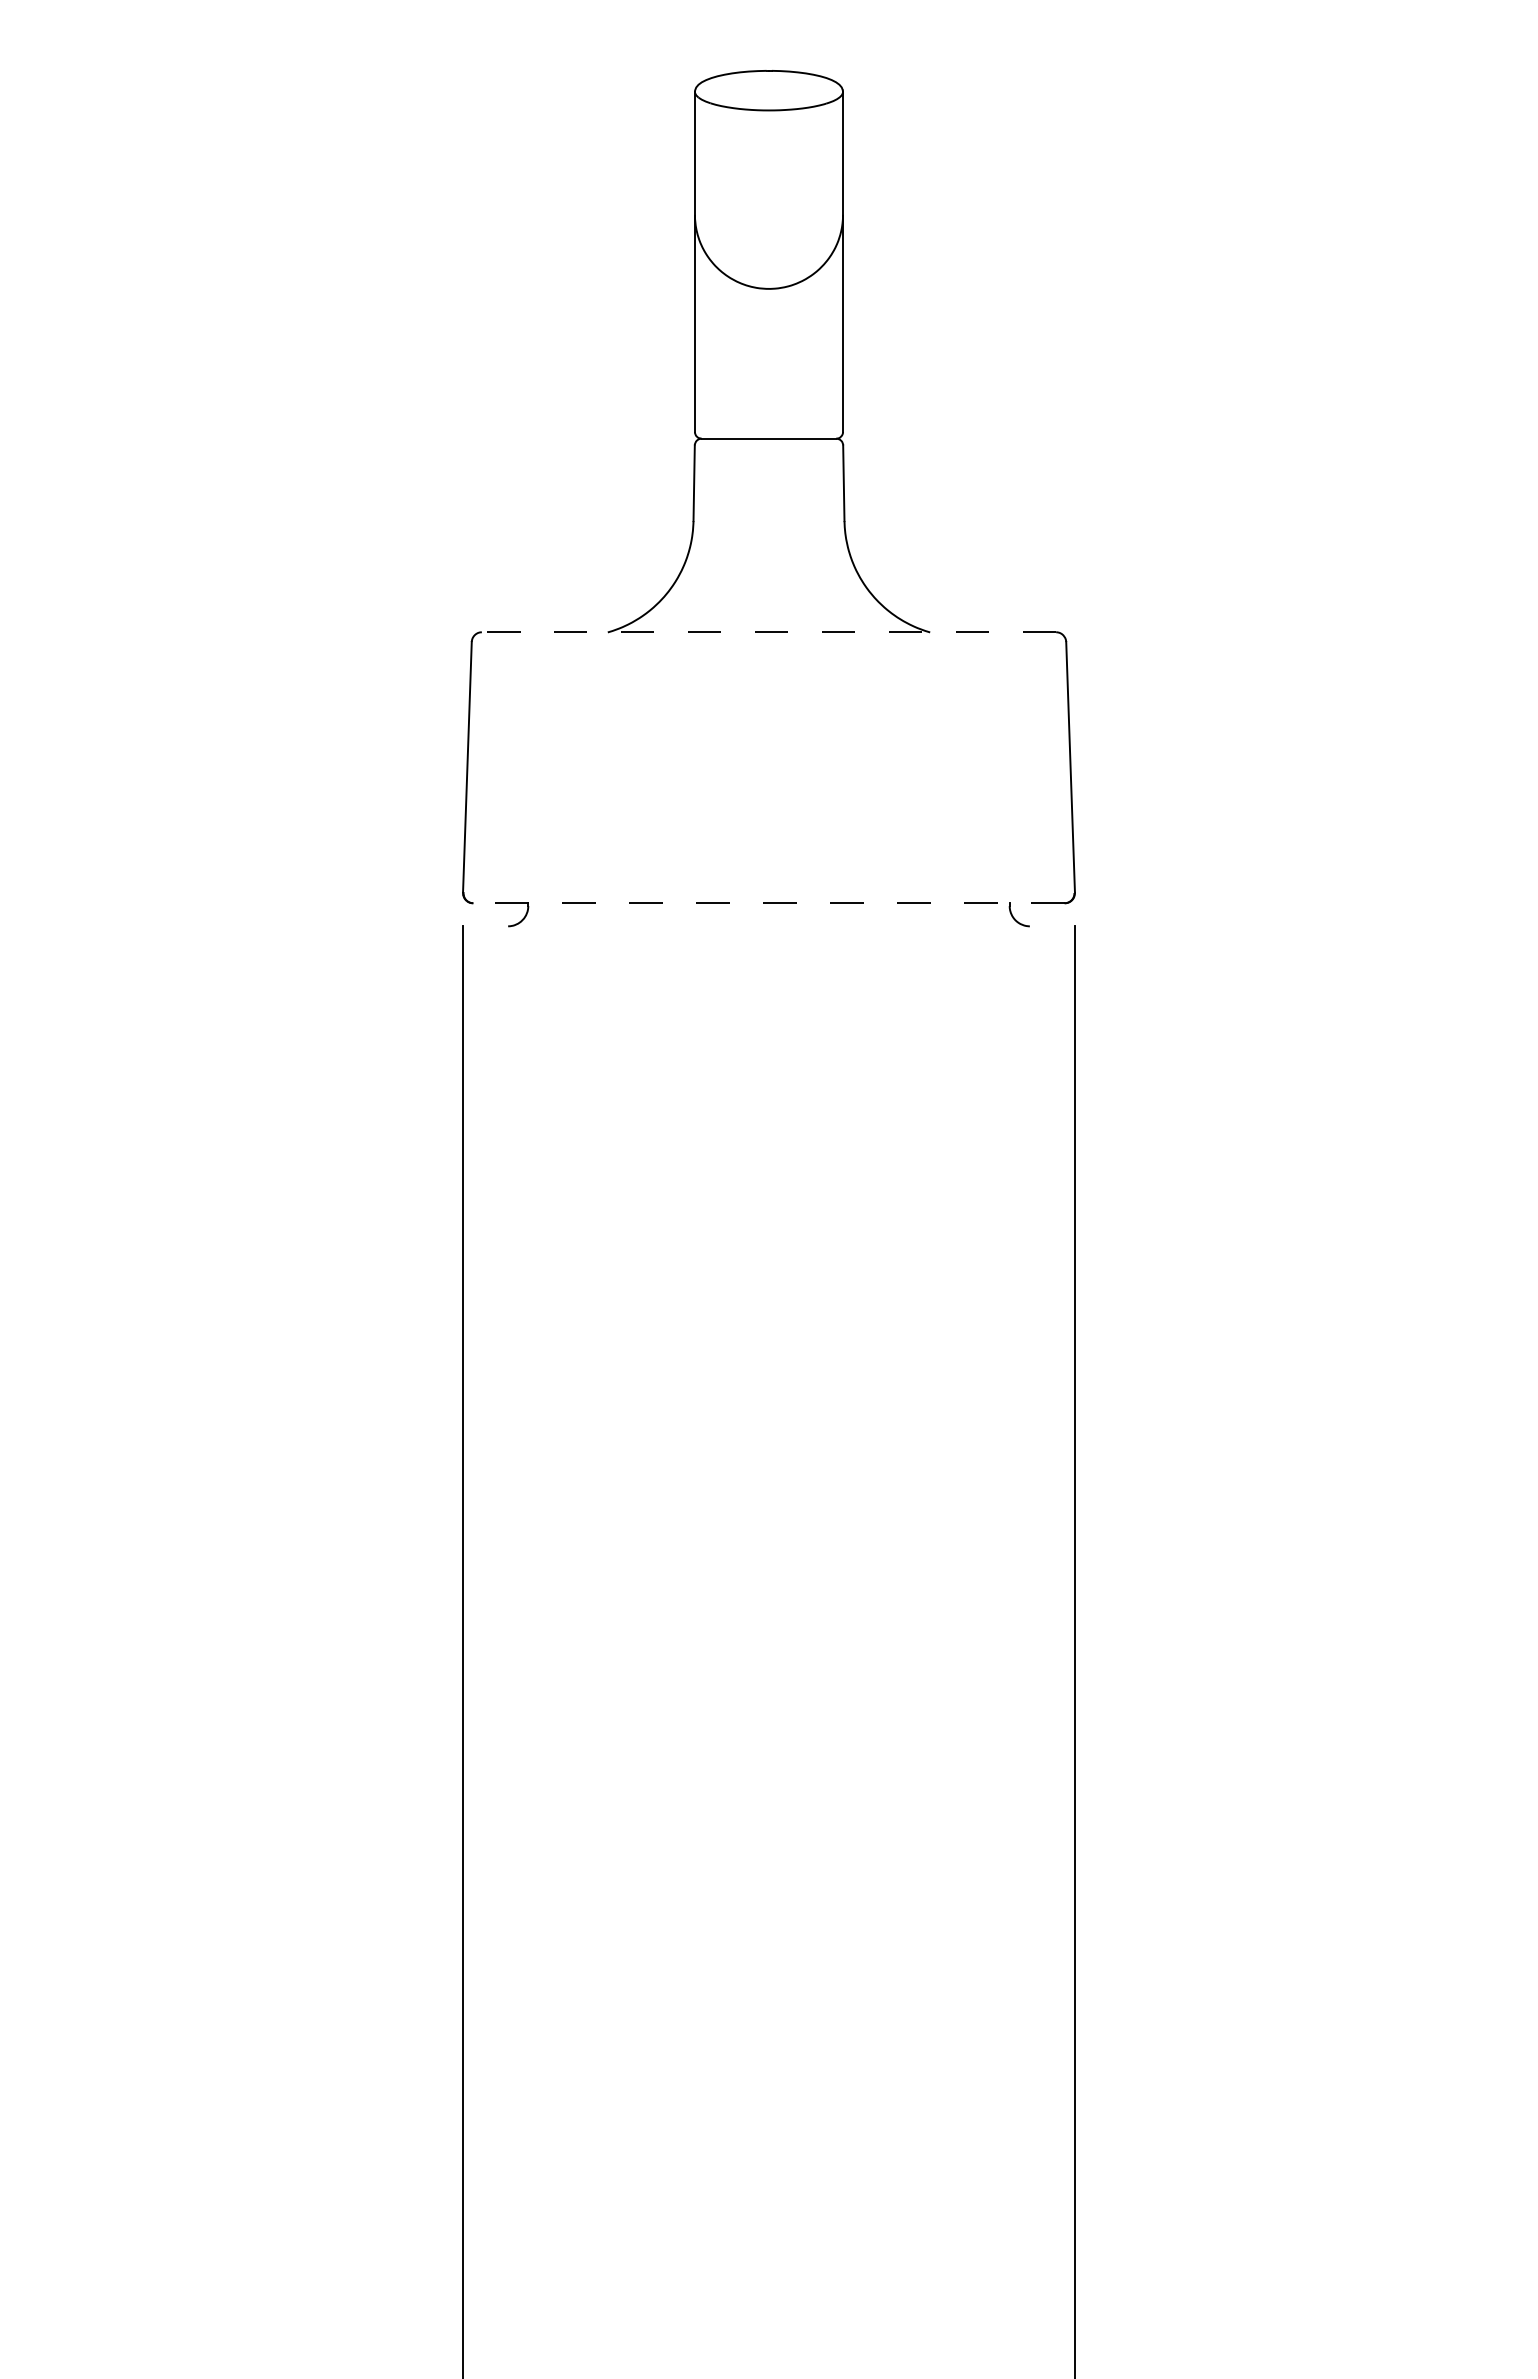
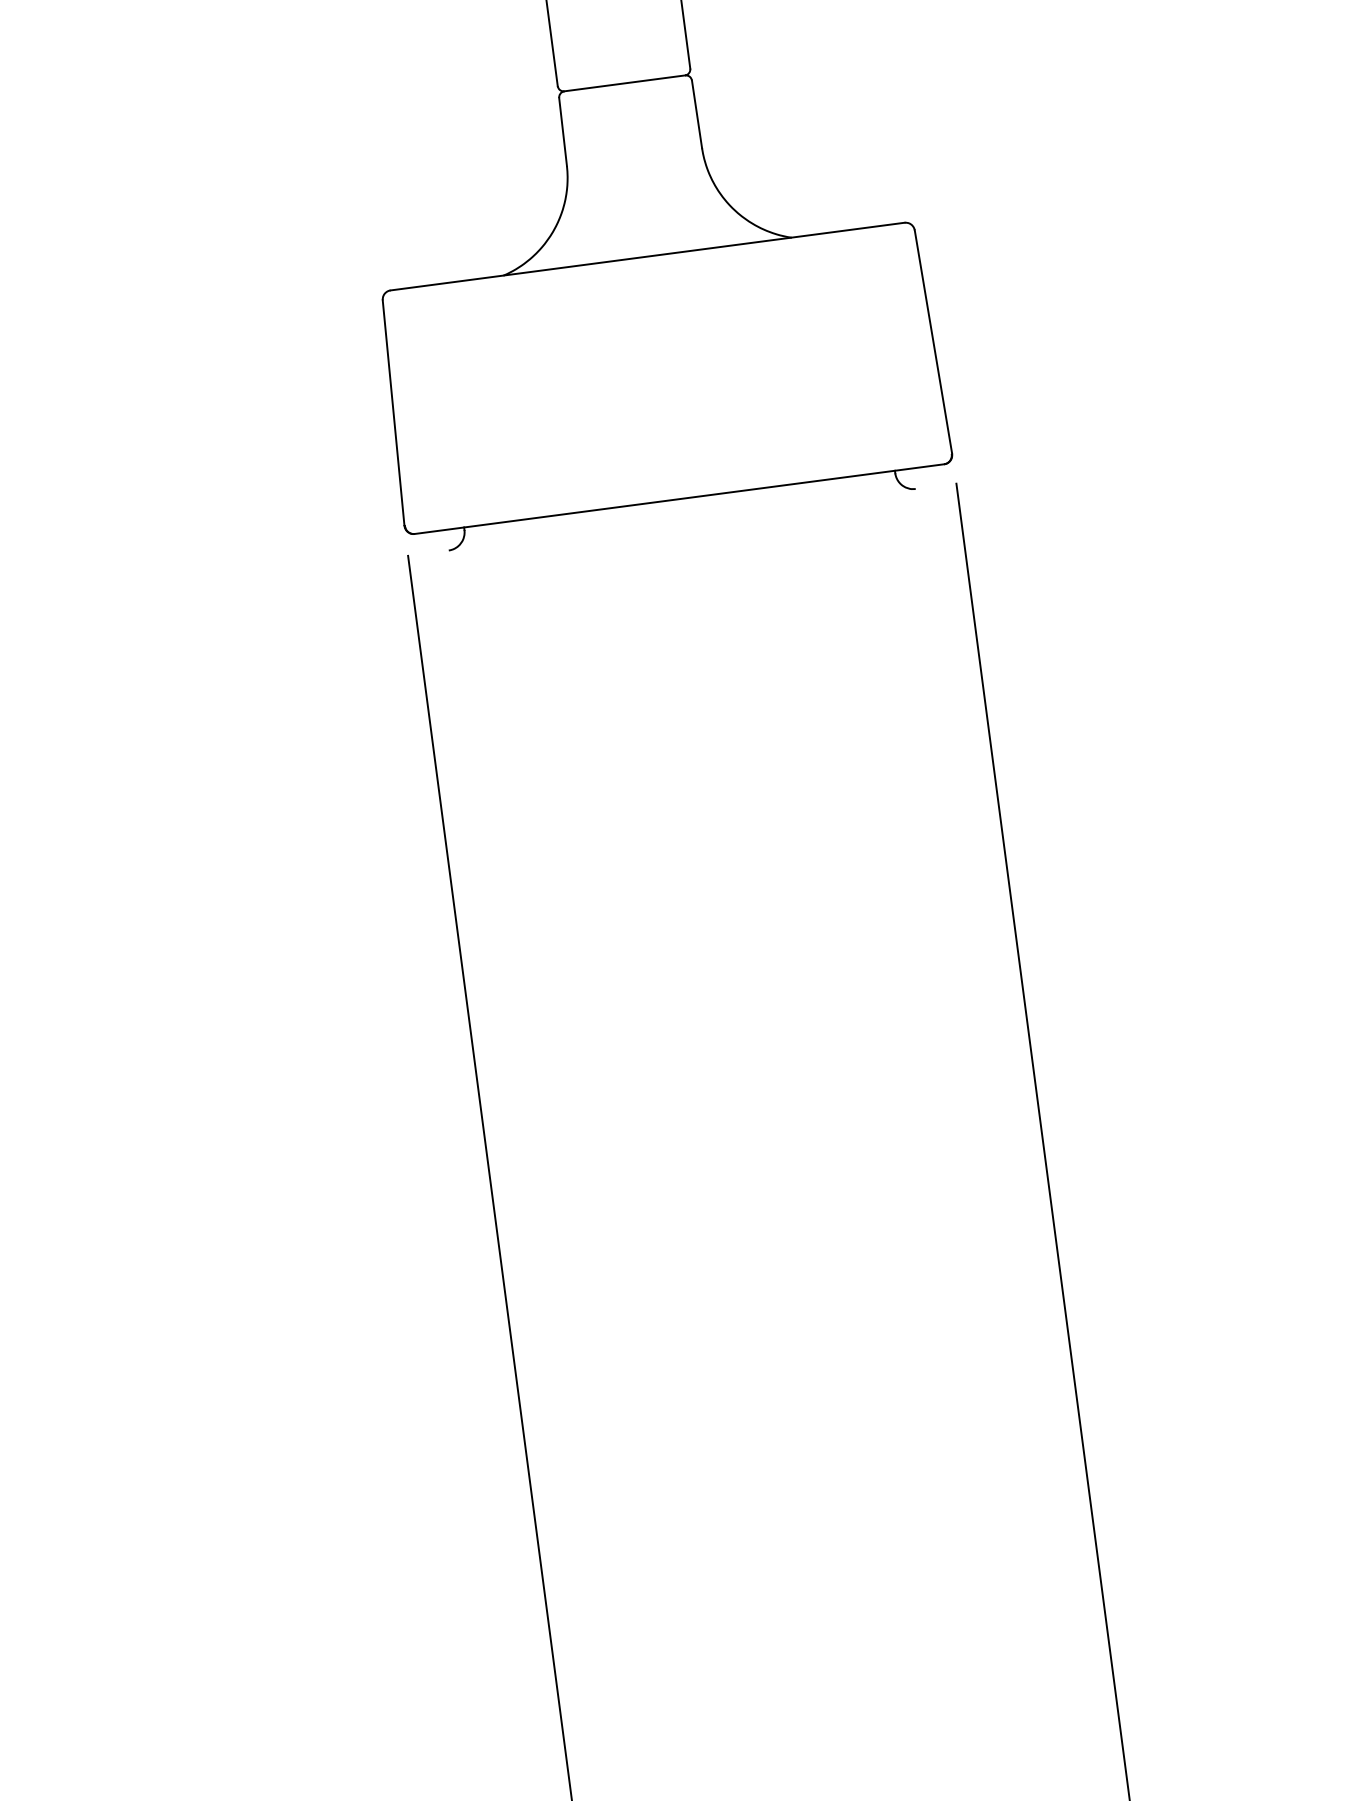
line: (768, 632) -> (647, 256), dashed -> solid
line: (769, 903) -> (680, 499), dashed -> solid

